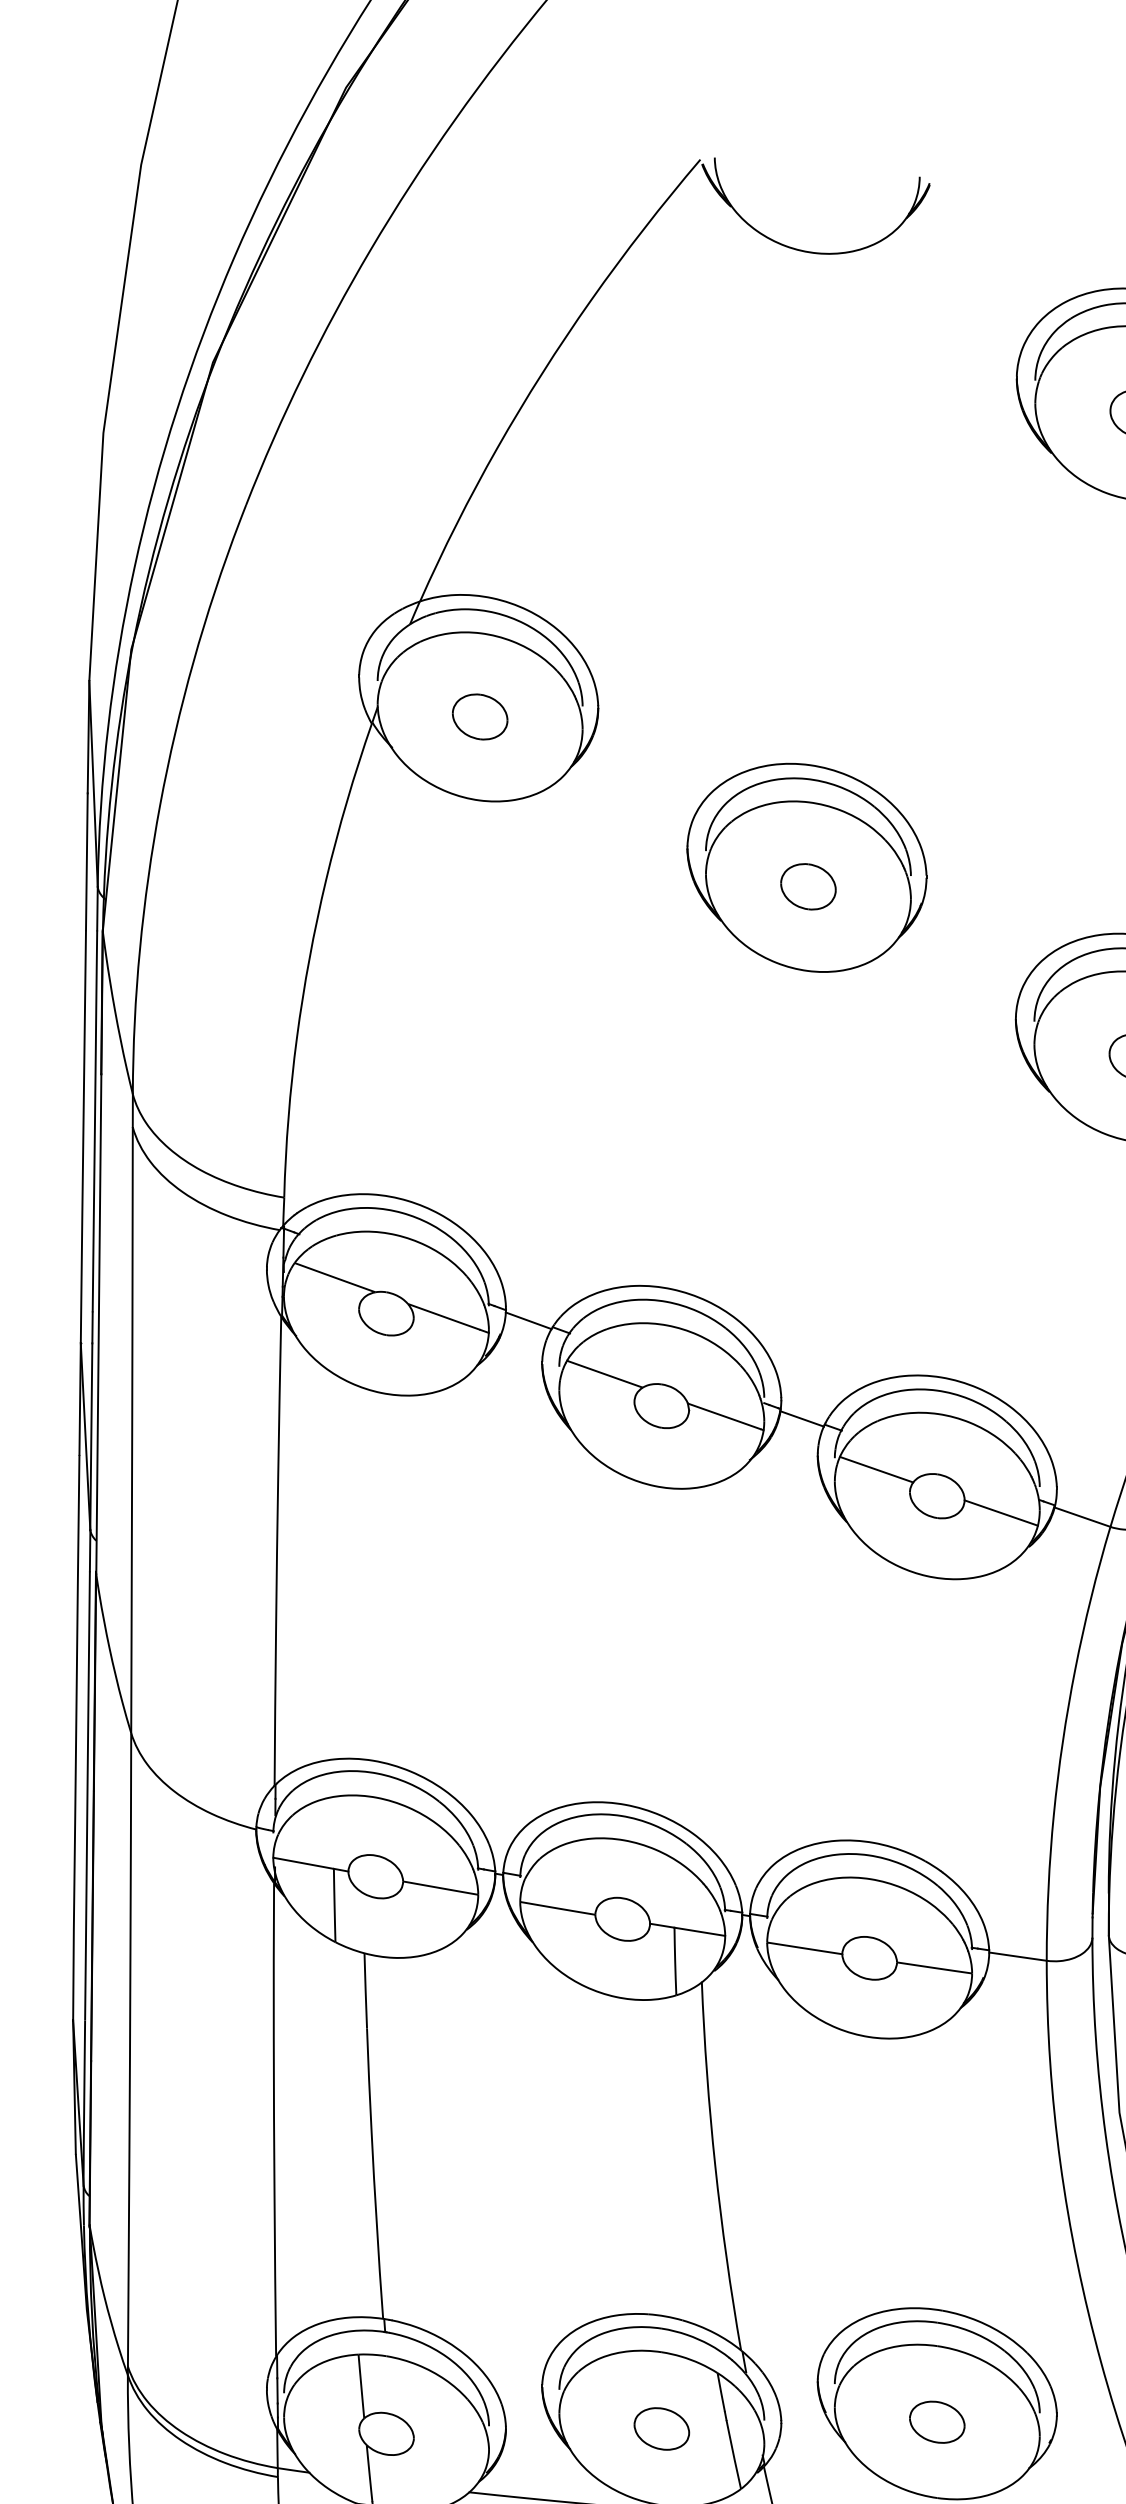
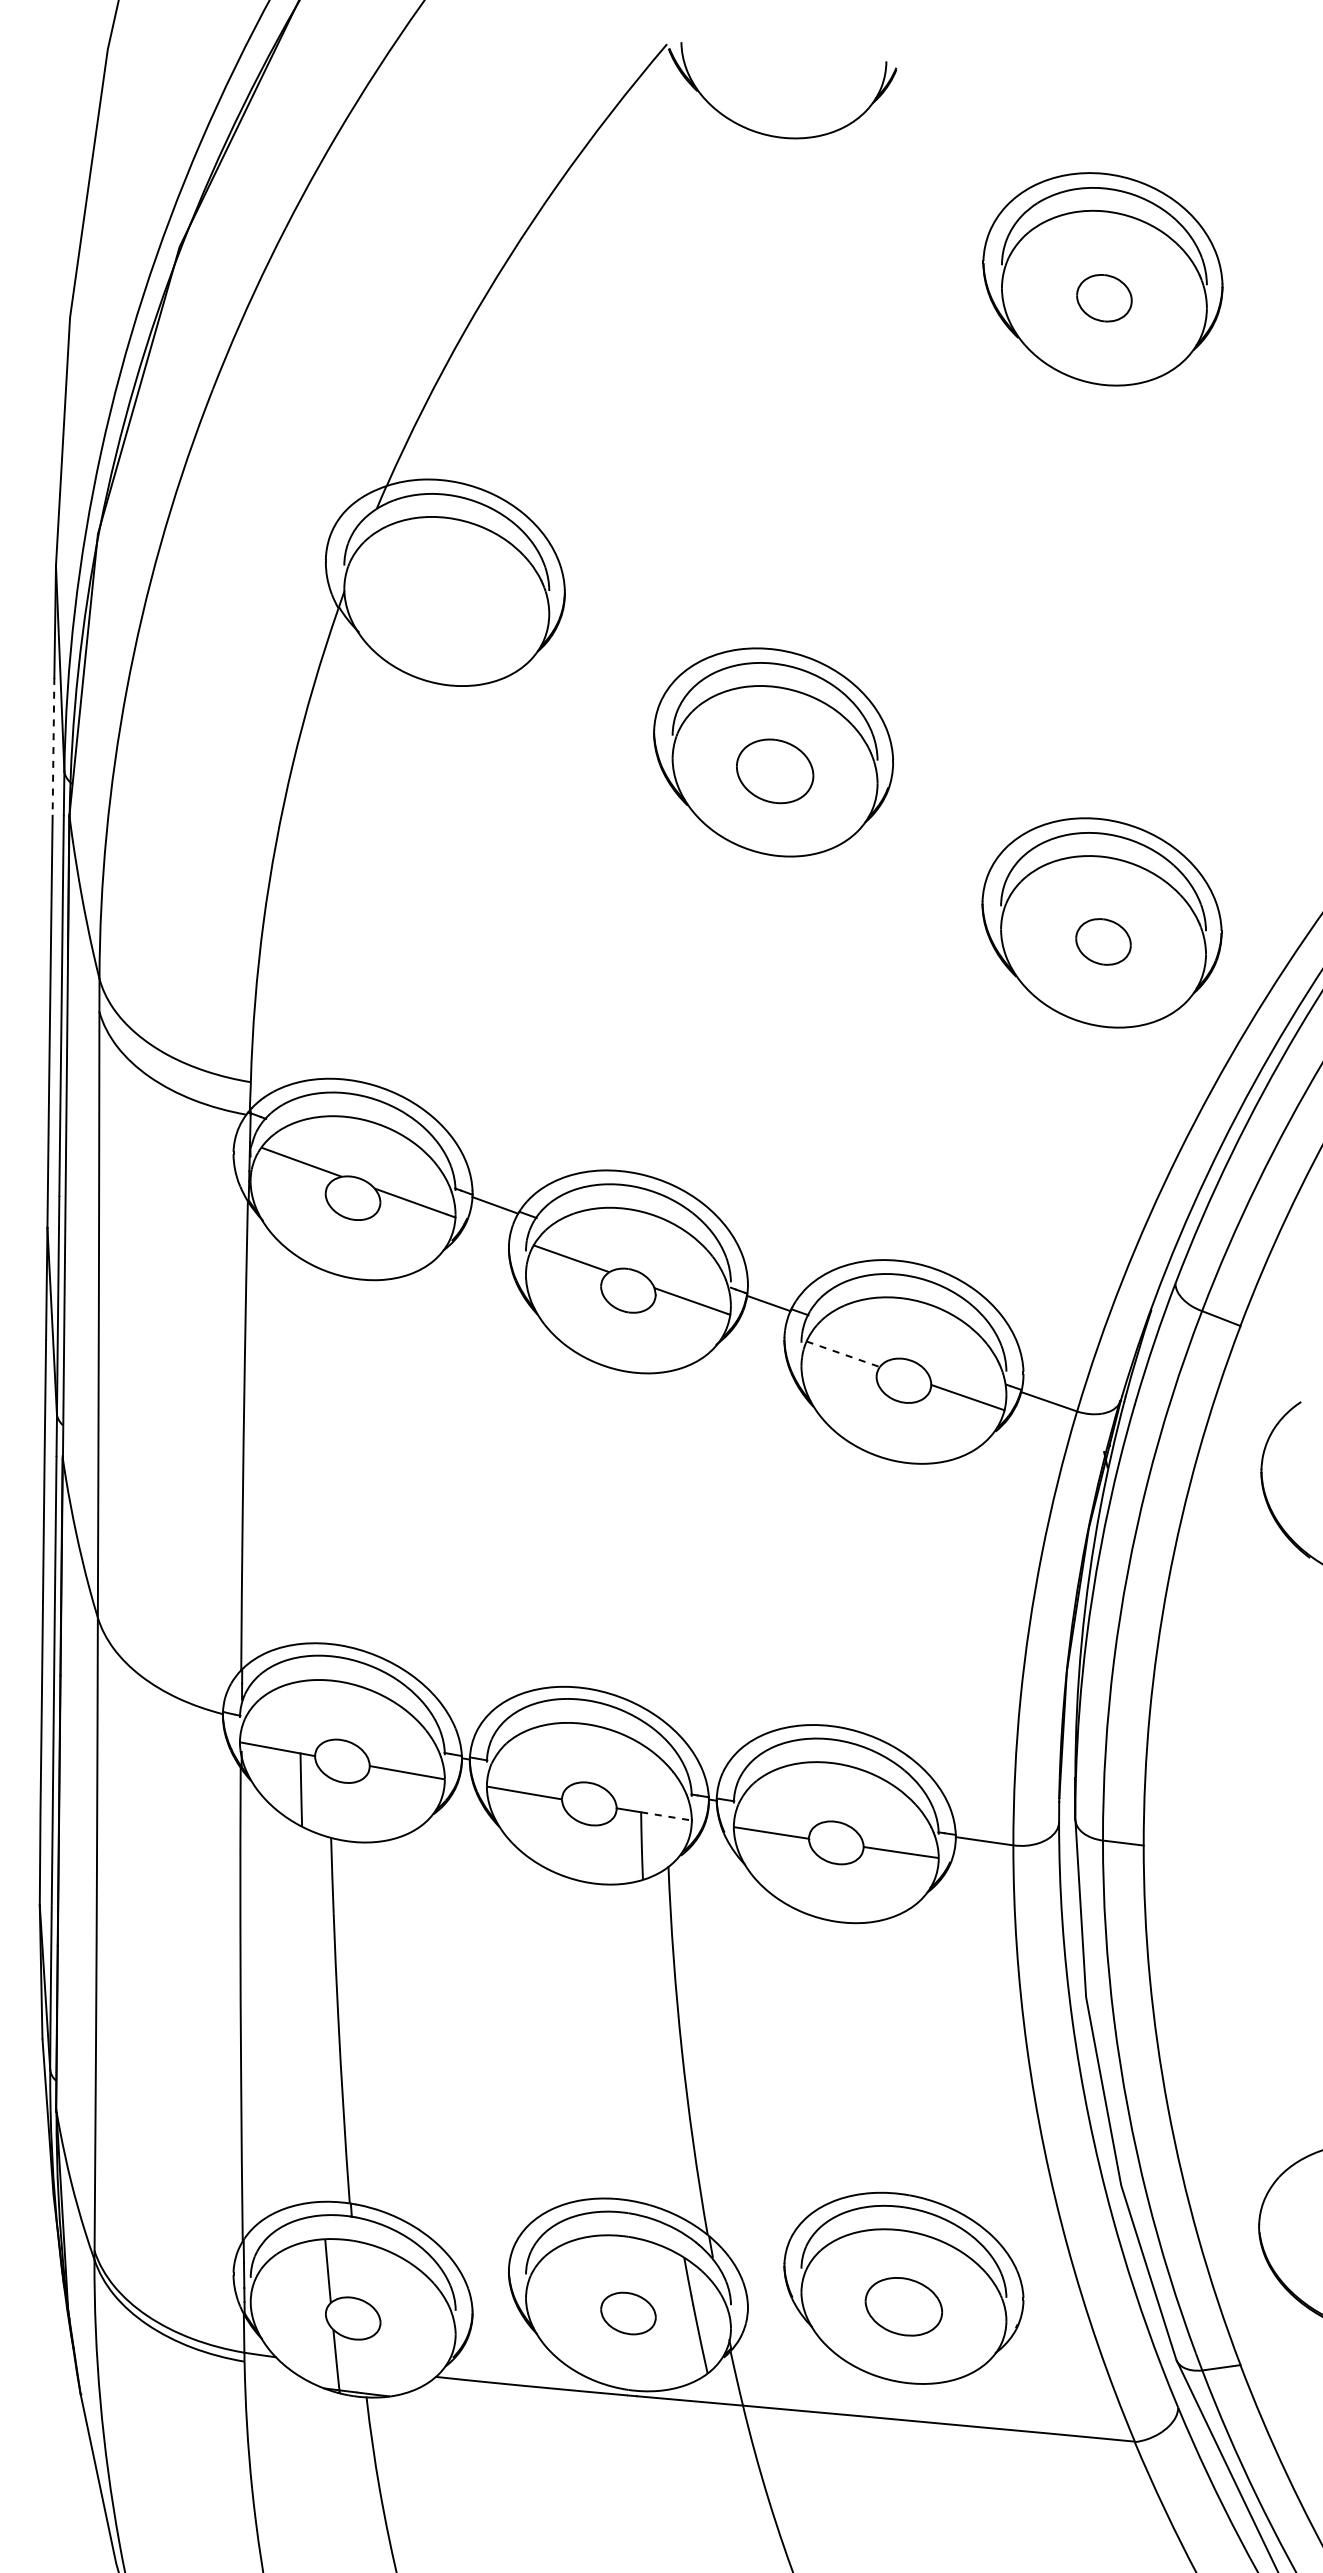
part: (479, 716) -> (446, 601), removed
line: (86, 861) -> (53, 746), solid -> dashed
part: (807, 886) -> (774, 771), size x1.4
line: (876, 1469) -> (843, 1354), solid -> dashed
line: (699, 1931) -> (666, 1816), solid -> dashed
part: (936, 2421) -> (903, 2306), size x1.4

